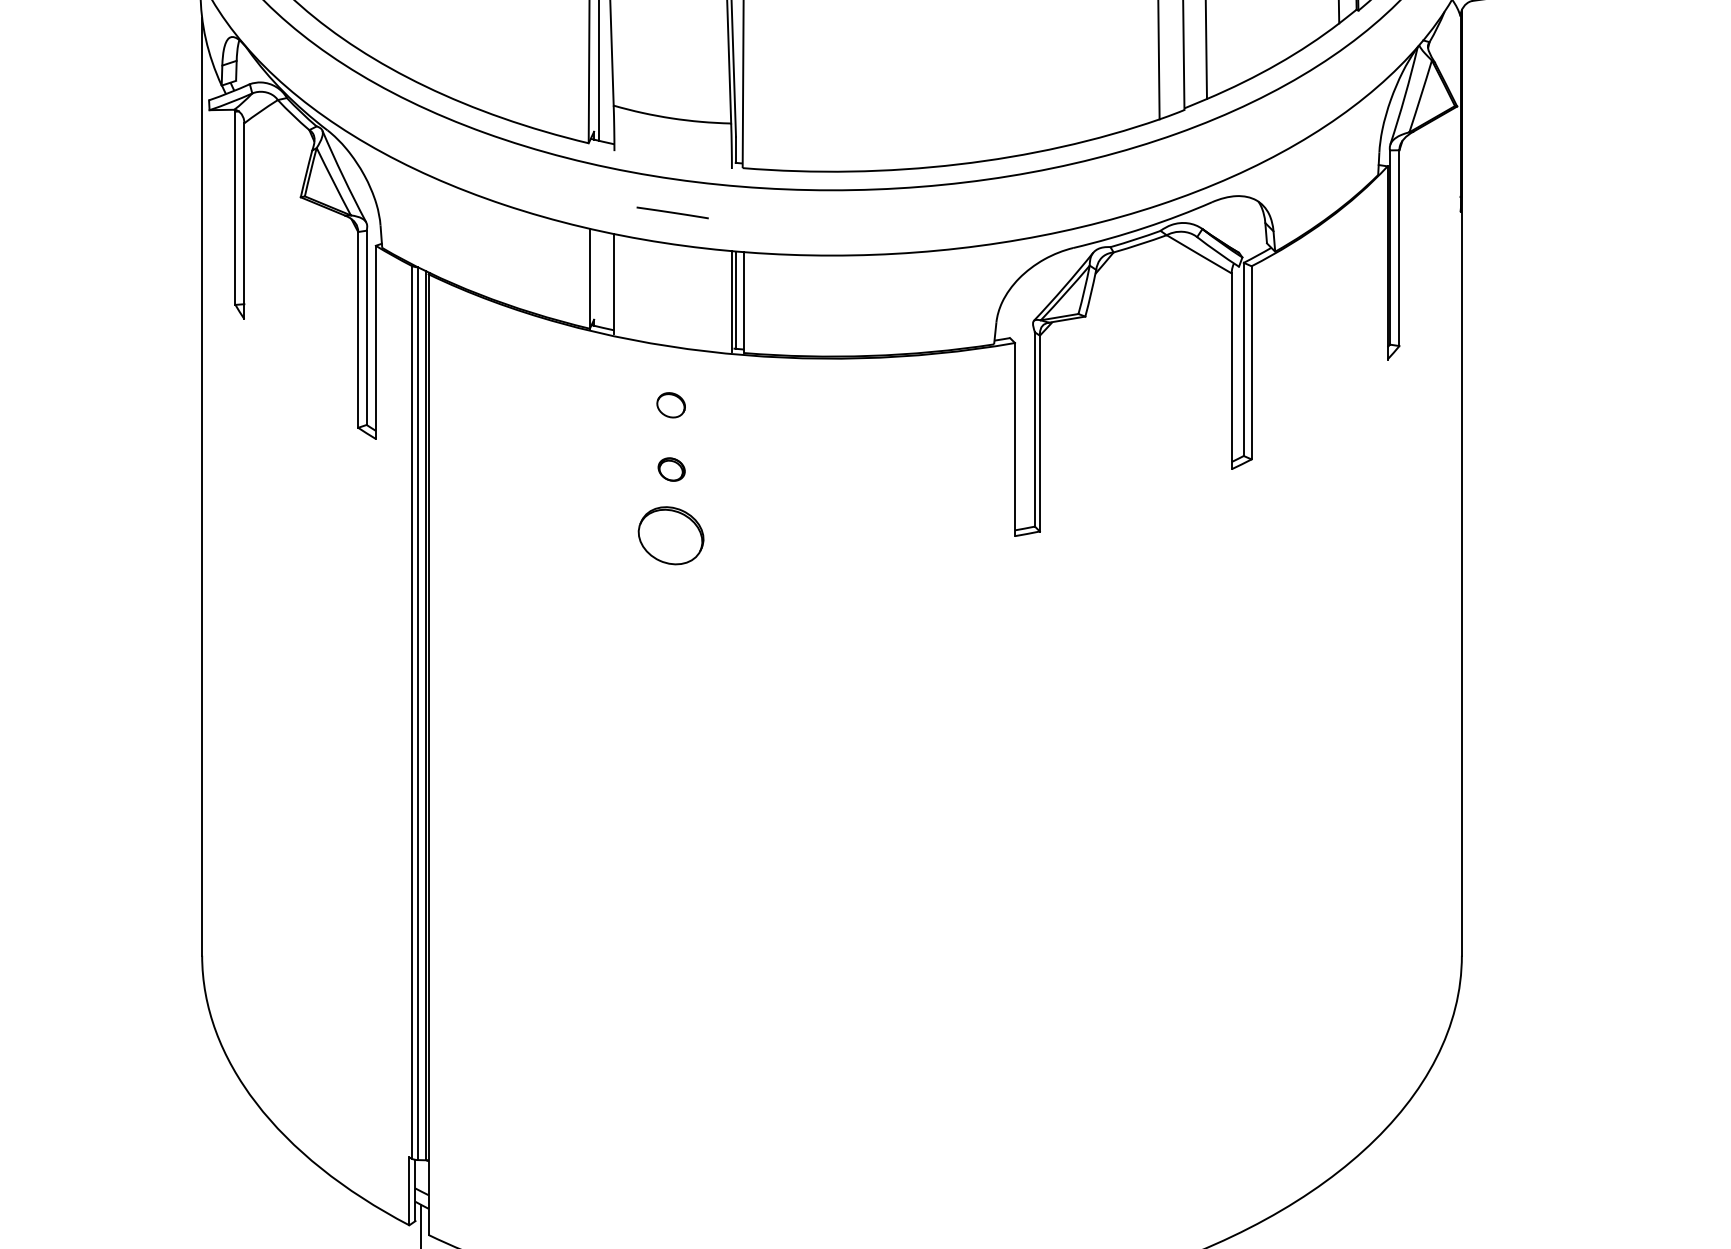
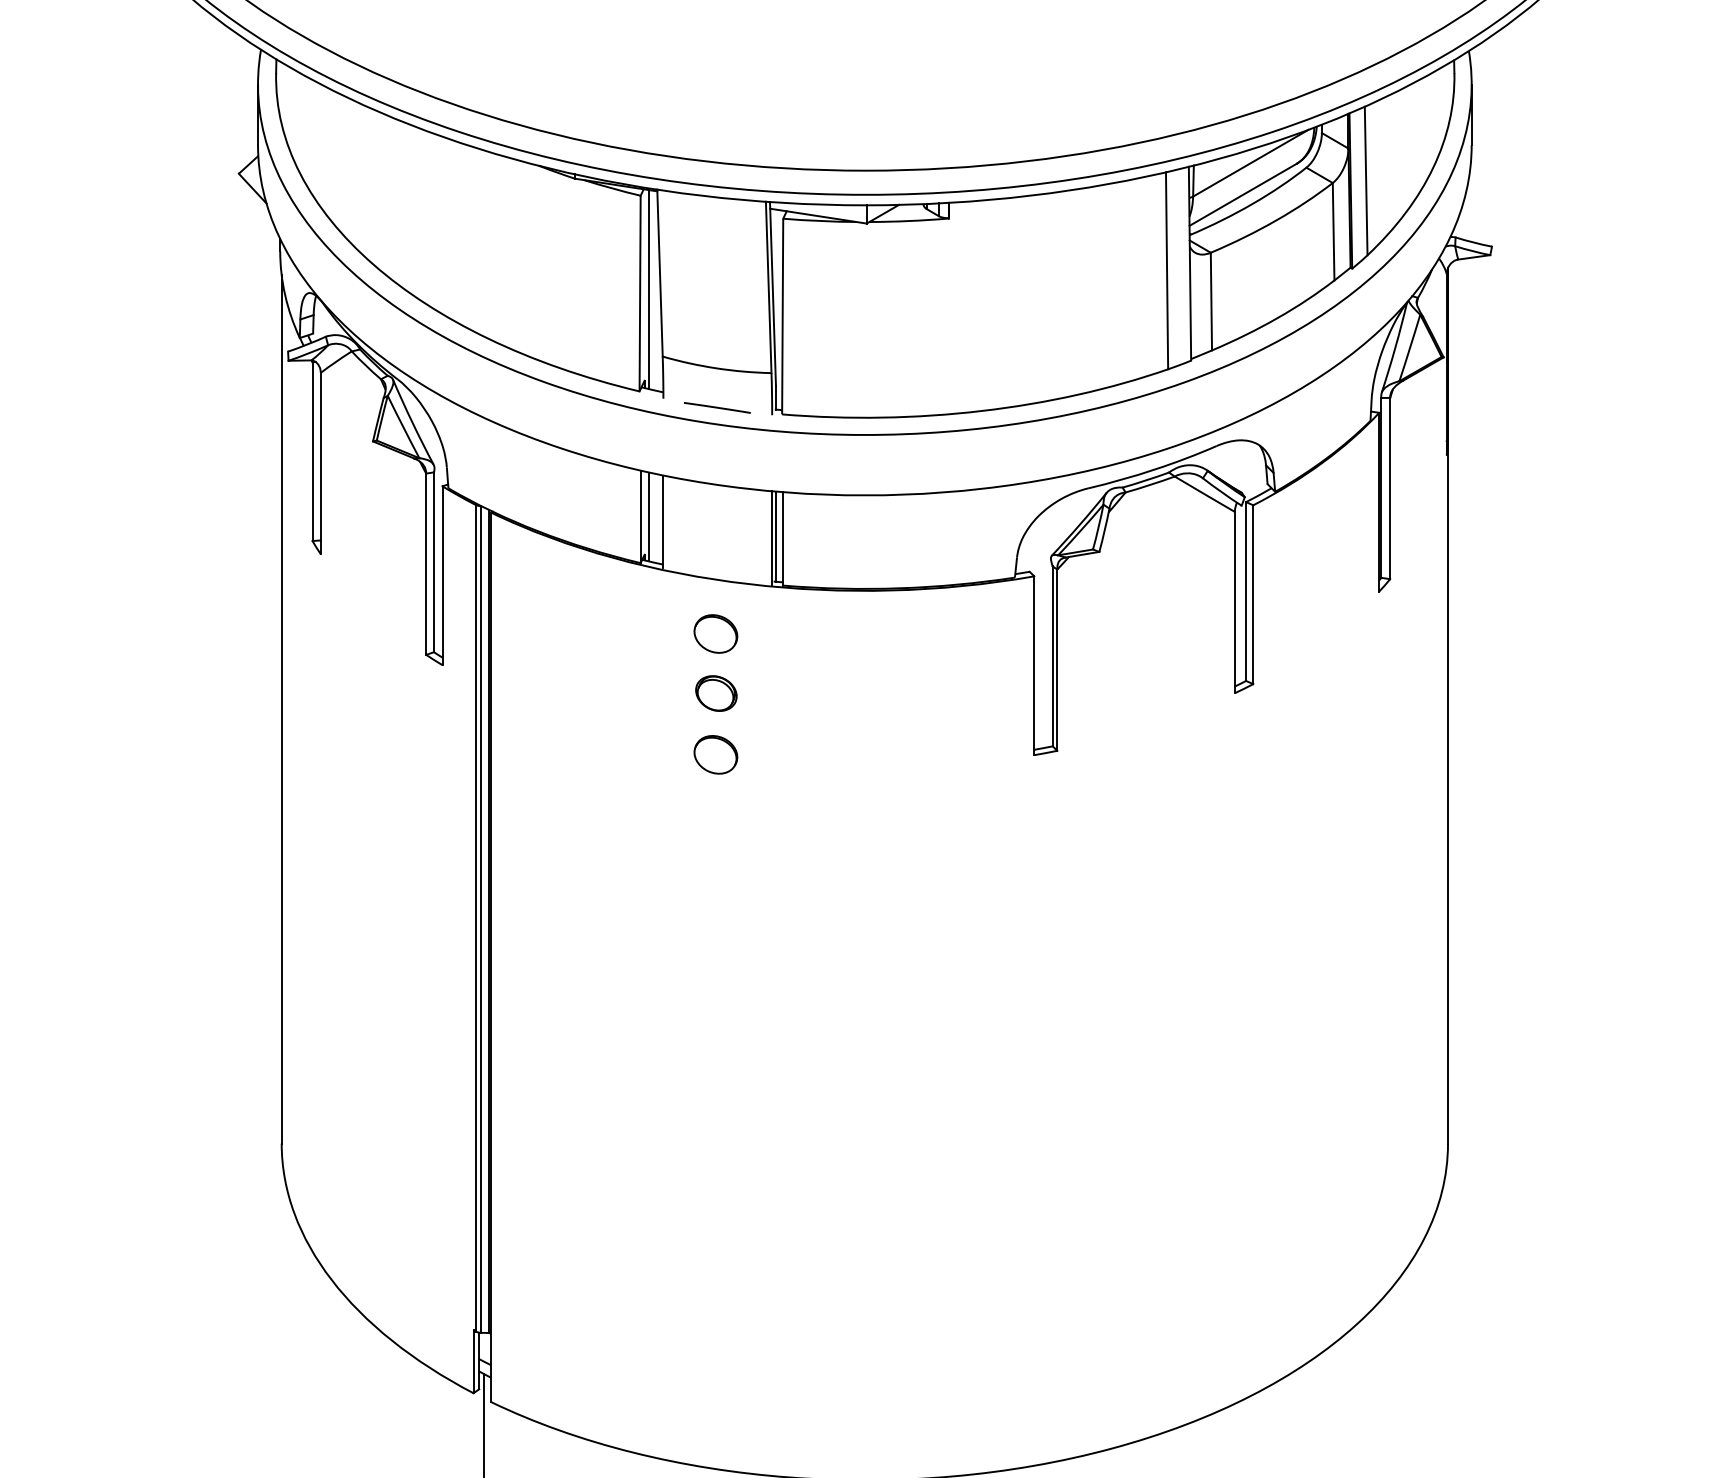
line: (672, 212) -> (717, 407), moved
line: (599, 278) -> (649, 516), added
part: (670, 404) -> (715, 633), size x1.67
part: (671, 469) -> (716, 693), size x1.67
part: (670, 535) -> (715, 754), size x0.71

